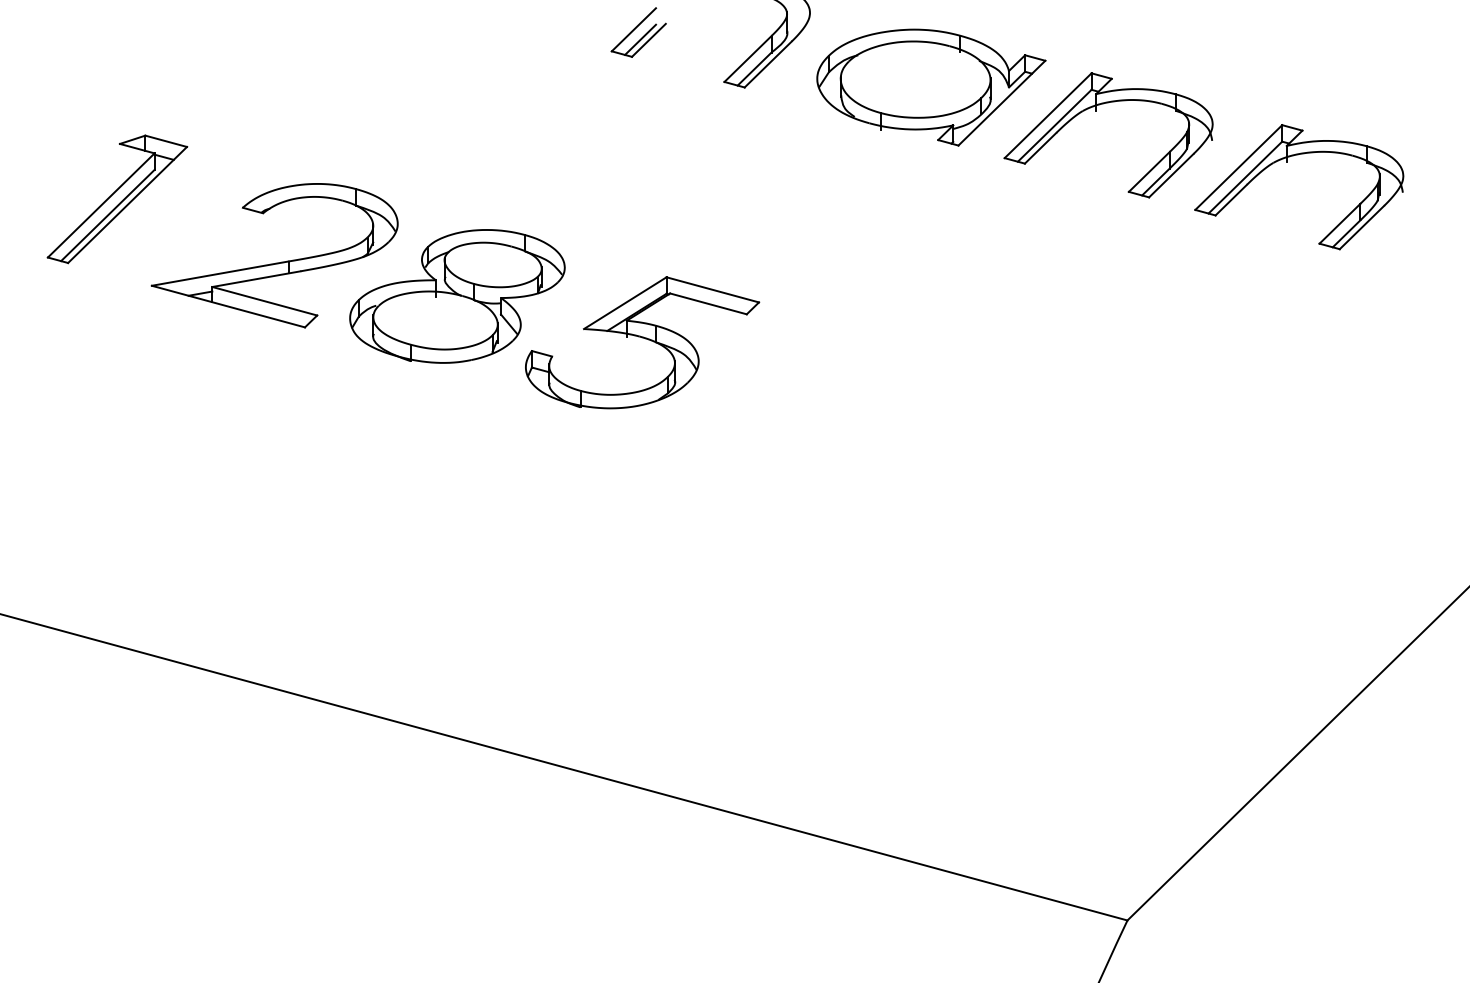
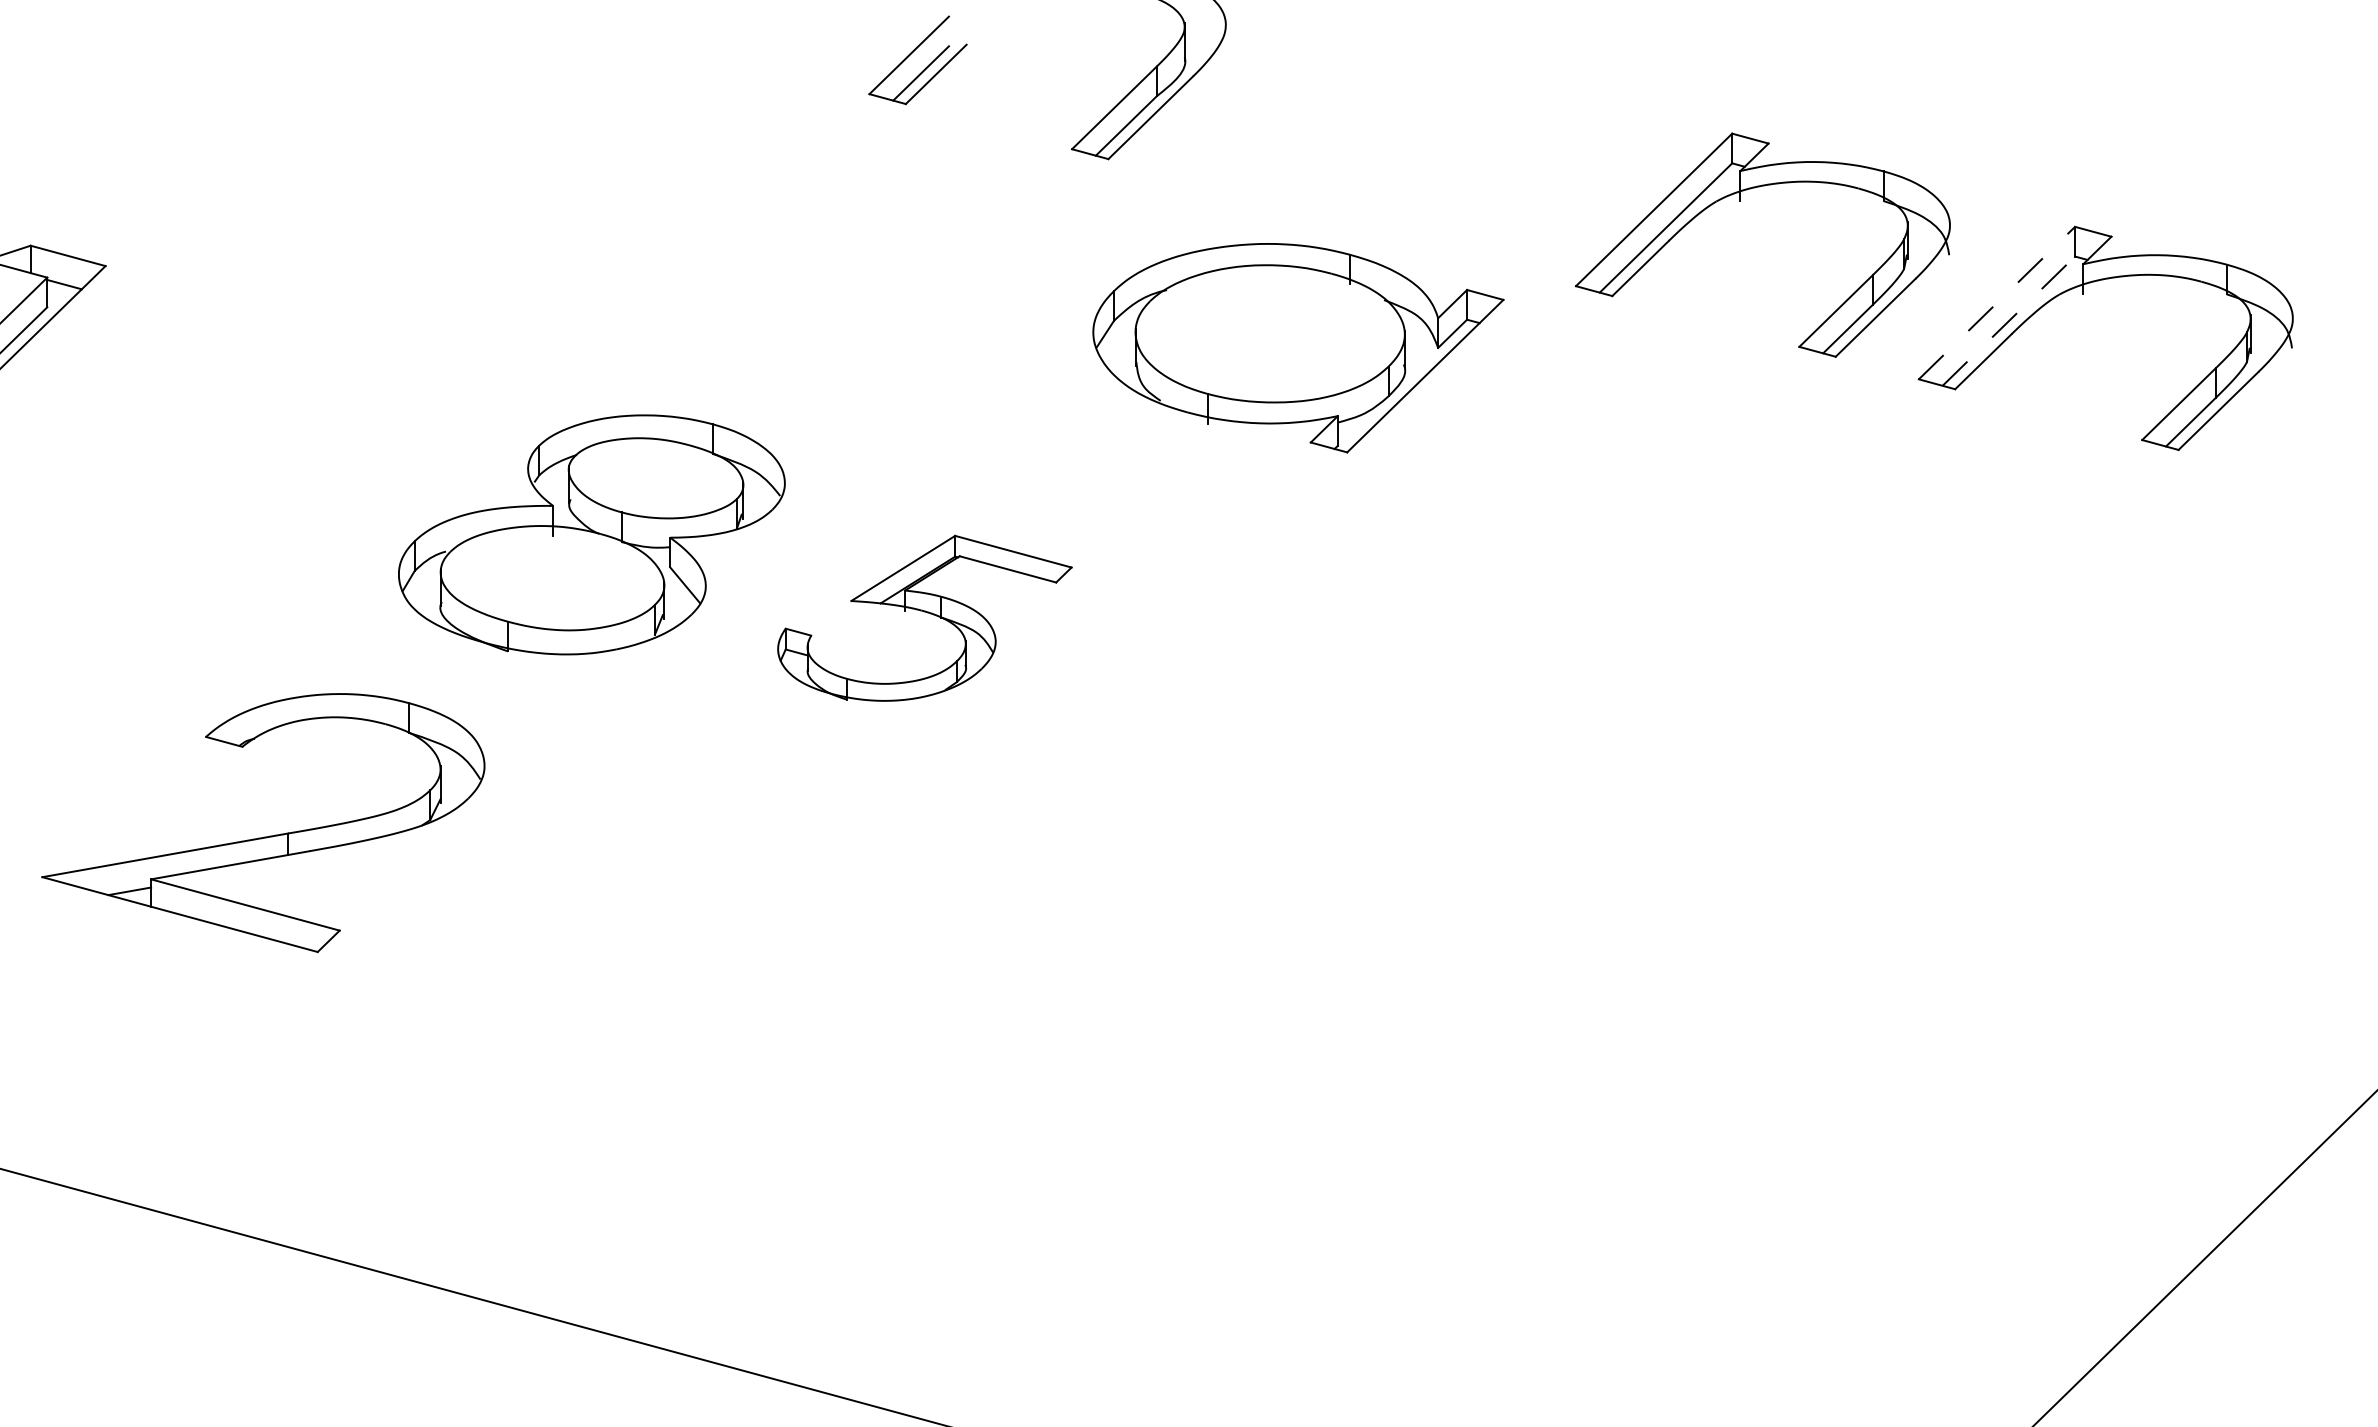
part: (931, 87) -> (1298, 347), moved
line: (1238, 167) -> (1996, 303), solid -> dashed
line: (1245, 177) -> (2009, 320), solid -> dashed
part: (275, 262) -> (264, 835), moved
part: (642, 342) -> (924, 617), size x0.7

